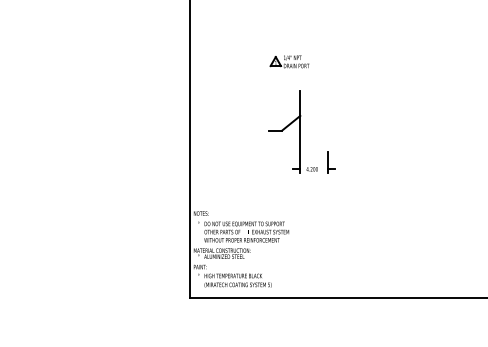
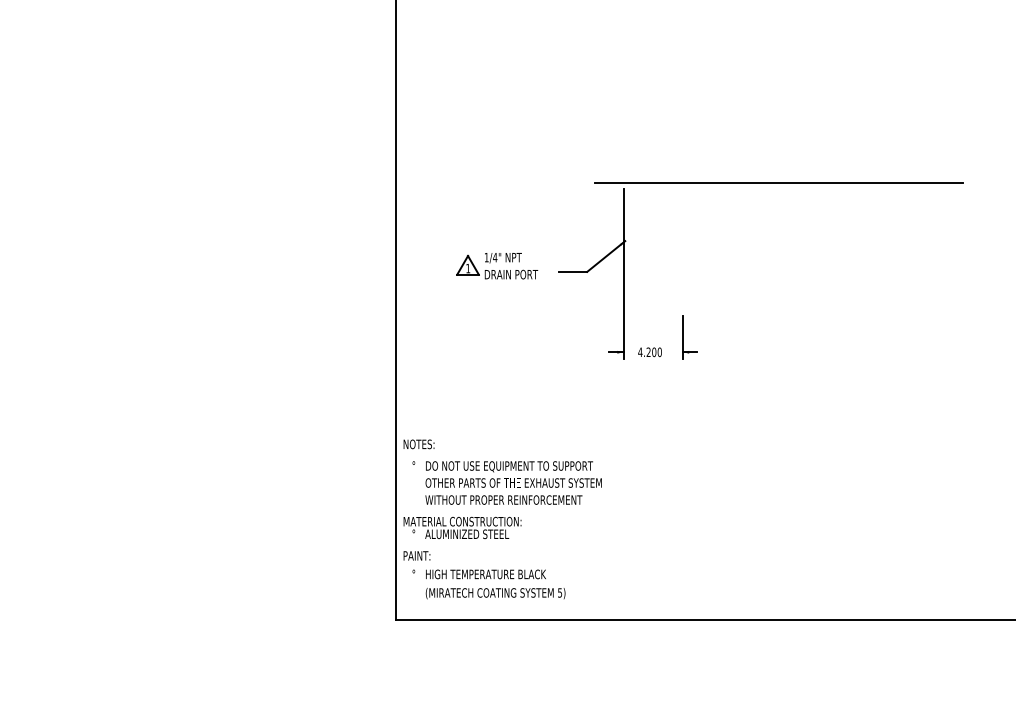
part: (289, 61) -> (496, 265), moved
line: (373, 88) -> (777, 184), added

